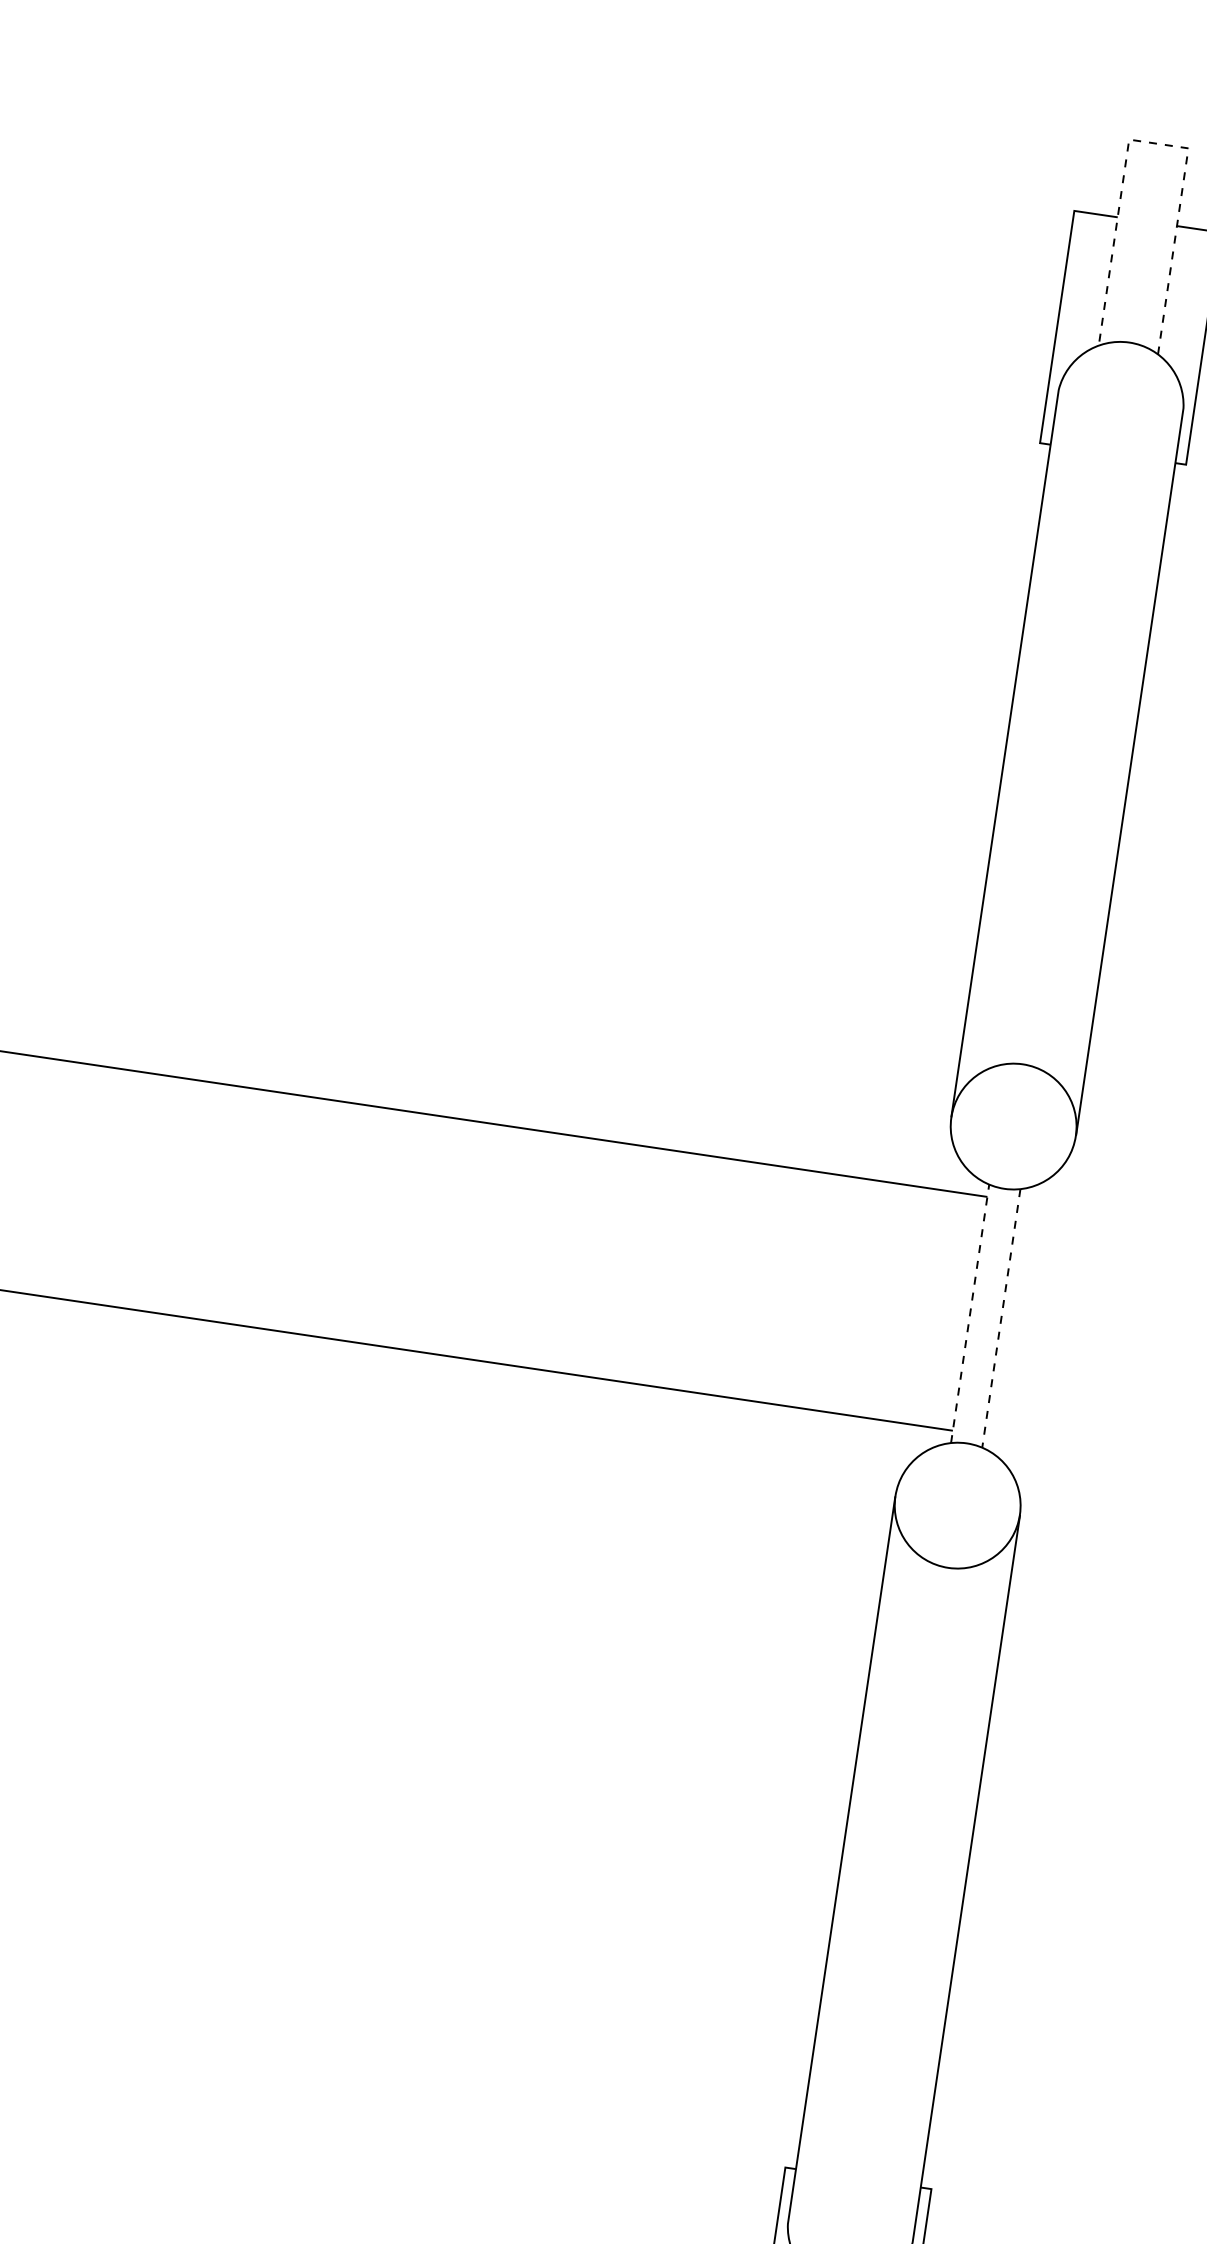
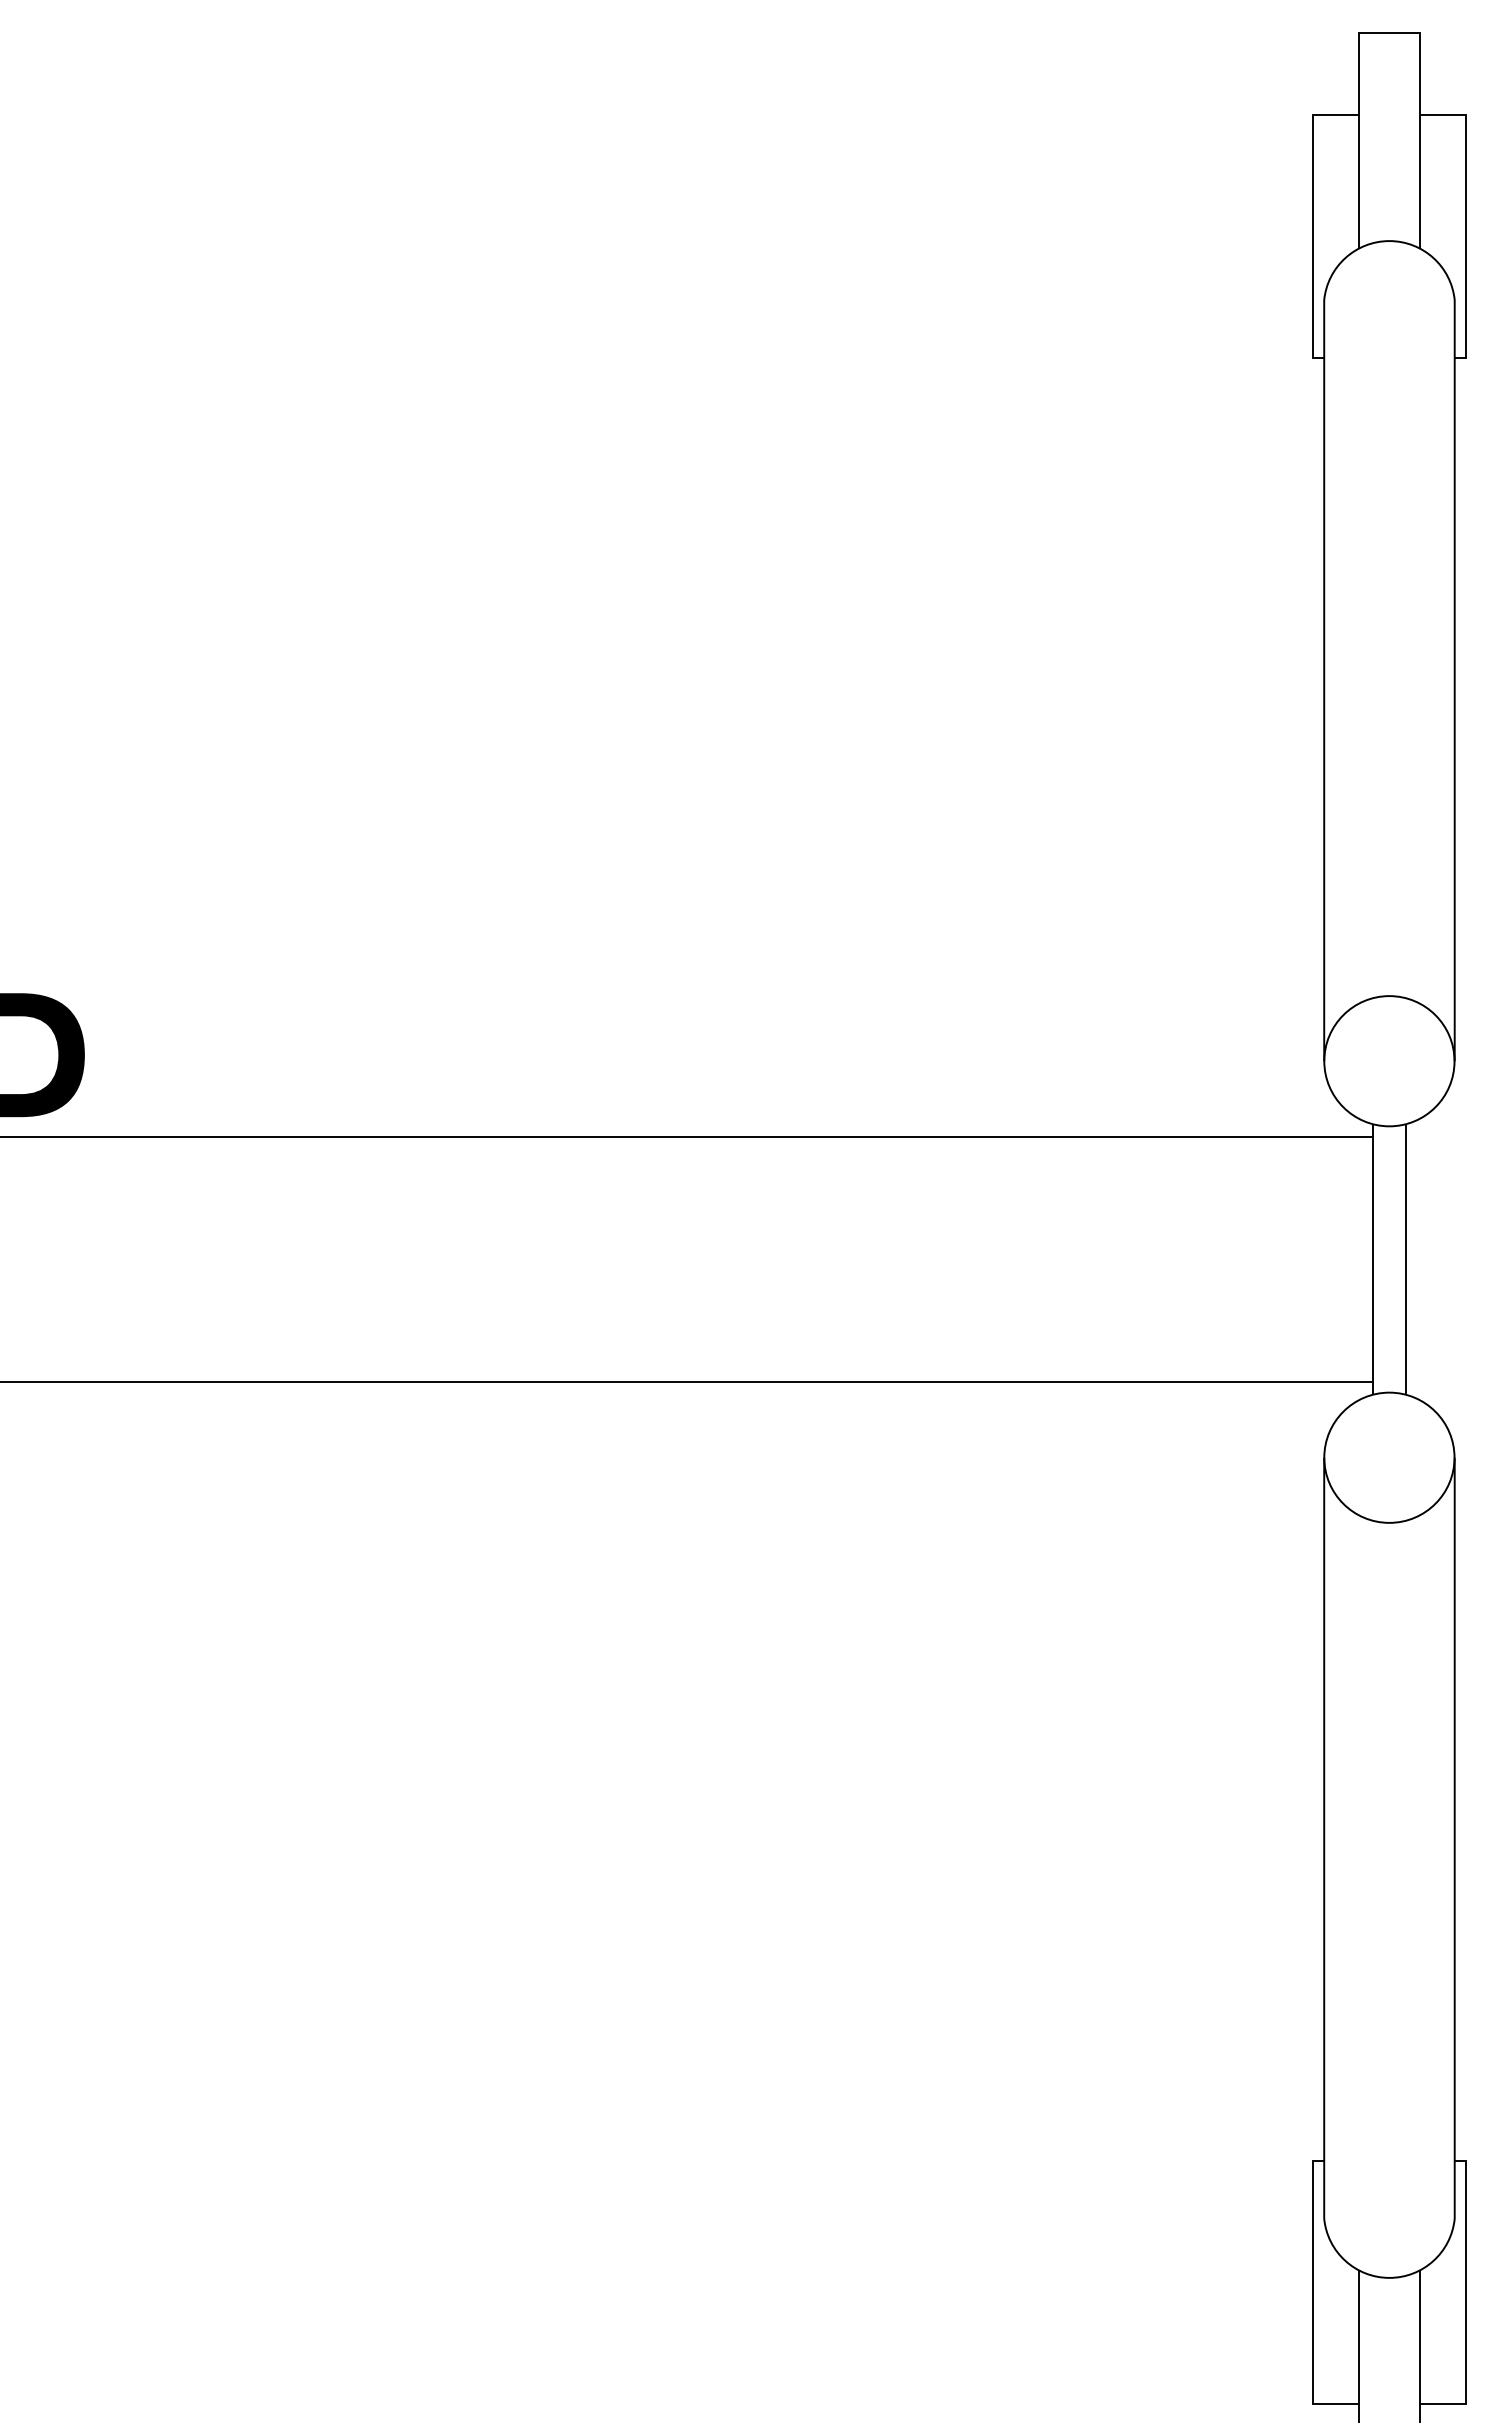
line: (1158, 144) -> (1389, 33), dashed -> solid
line: (970, 1313) -> (1373, 1259), dashed -> solid
line: (1001, 1318) -> (1405, 1259), dashed -> solid

